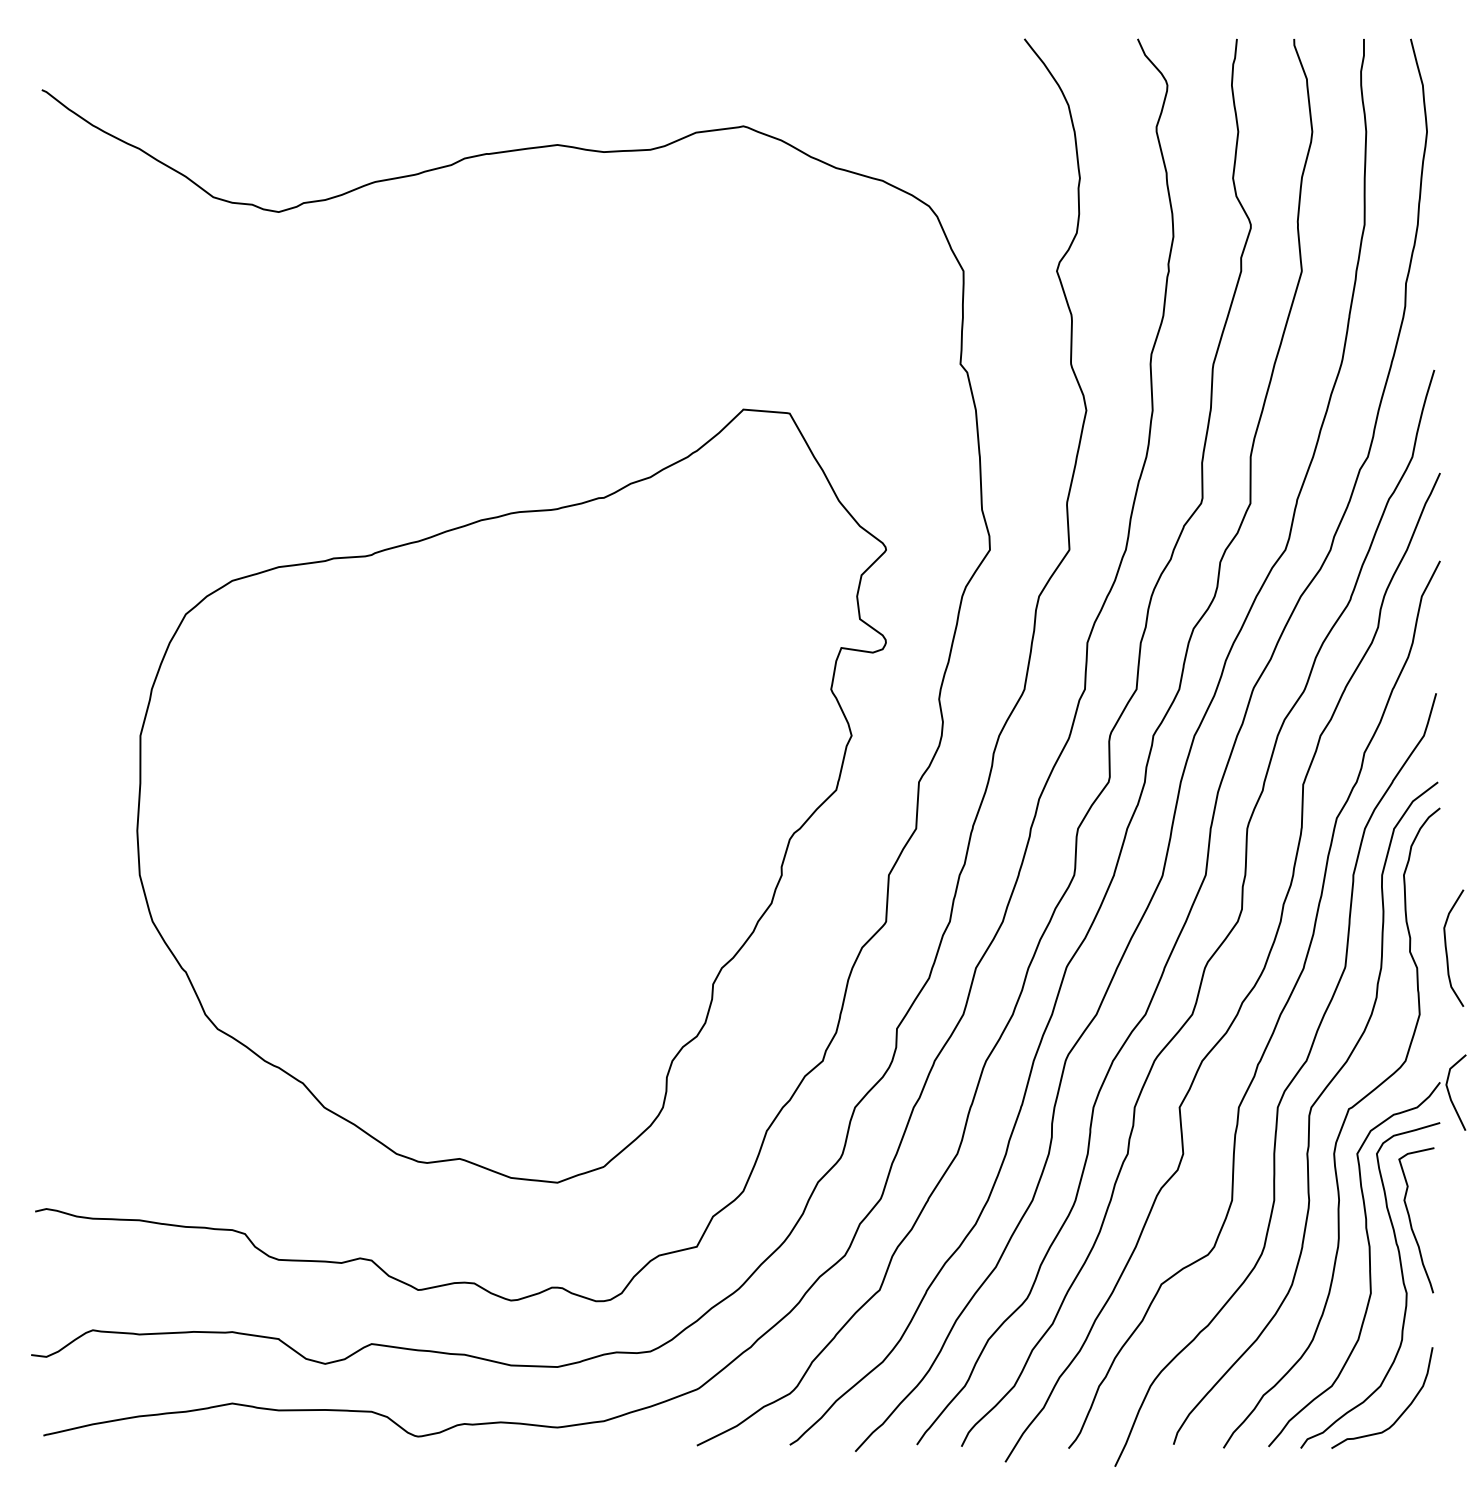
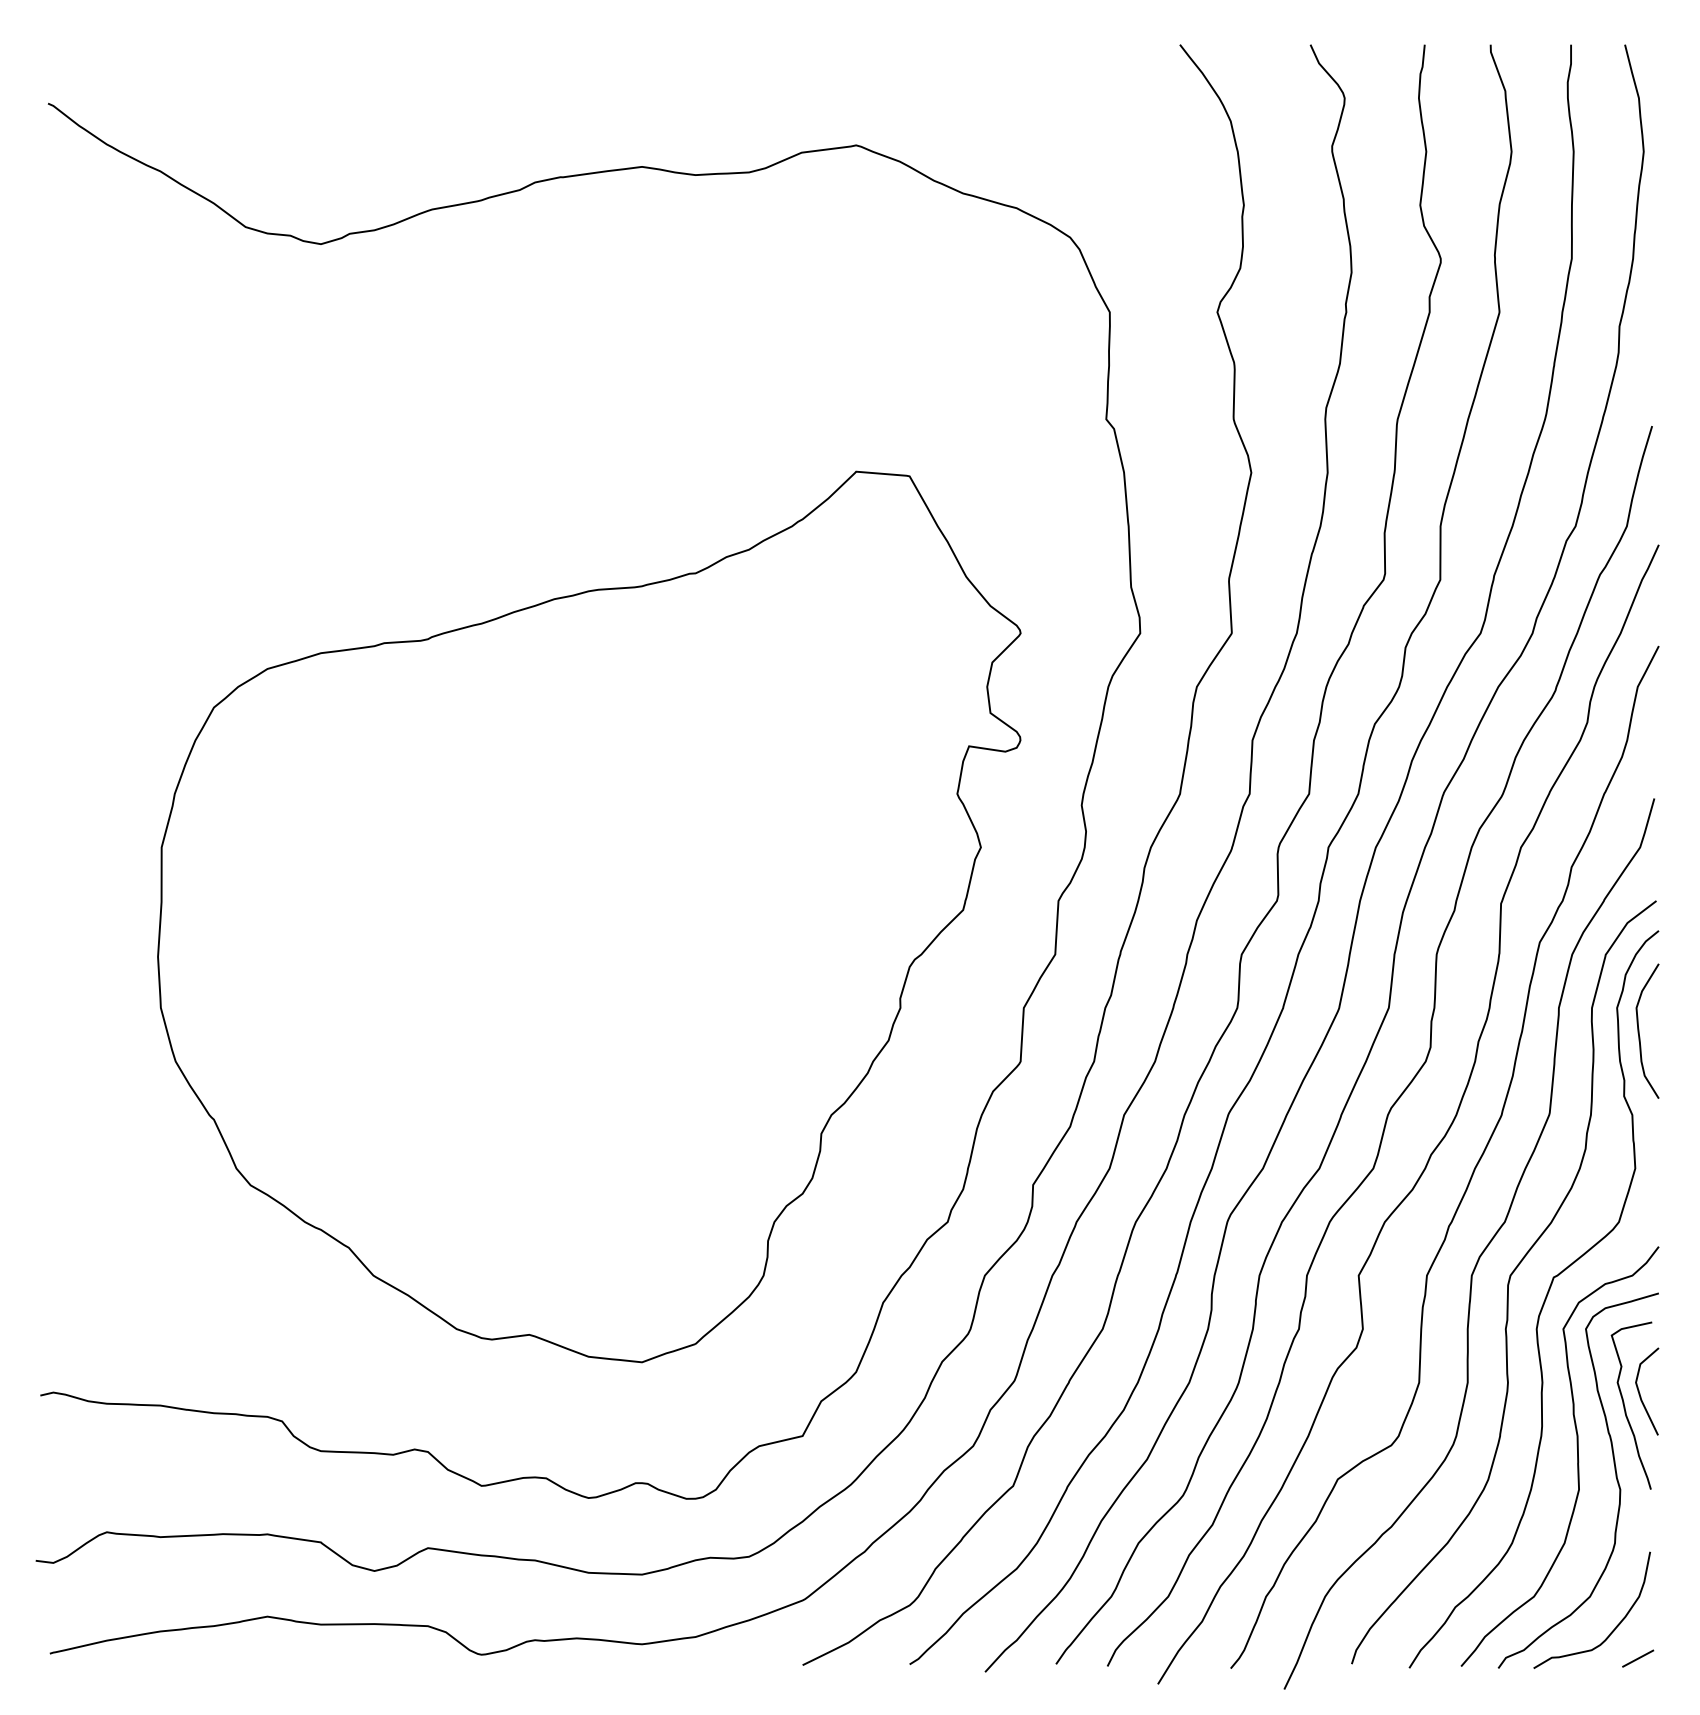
curve: (1446, 947) -> (1639, 1030), moved
line: (1450, 1094) -> (1640, 1393), moved
line: (1422, 1439) -> (1638, 1658), added

